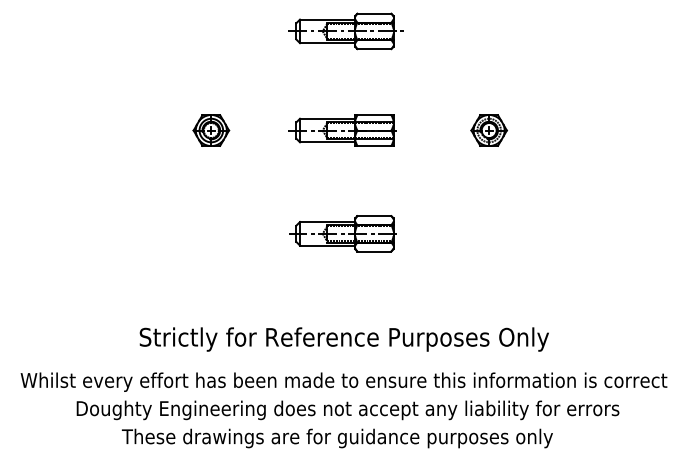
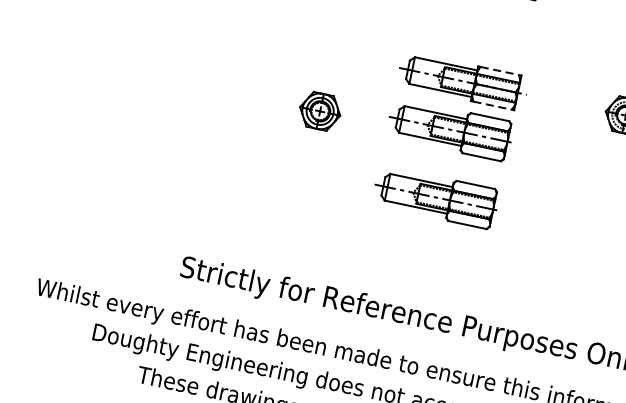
line: (374, 115) -> (499, 71), solid -> dashed
part: (211, 130) -> (320, 111), moved
line: (374, 145) -> (492, 105), solid -> dashed
part: (342, 173) -> (449, 129), added

